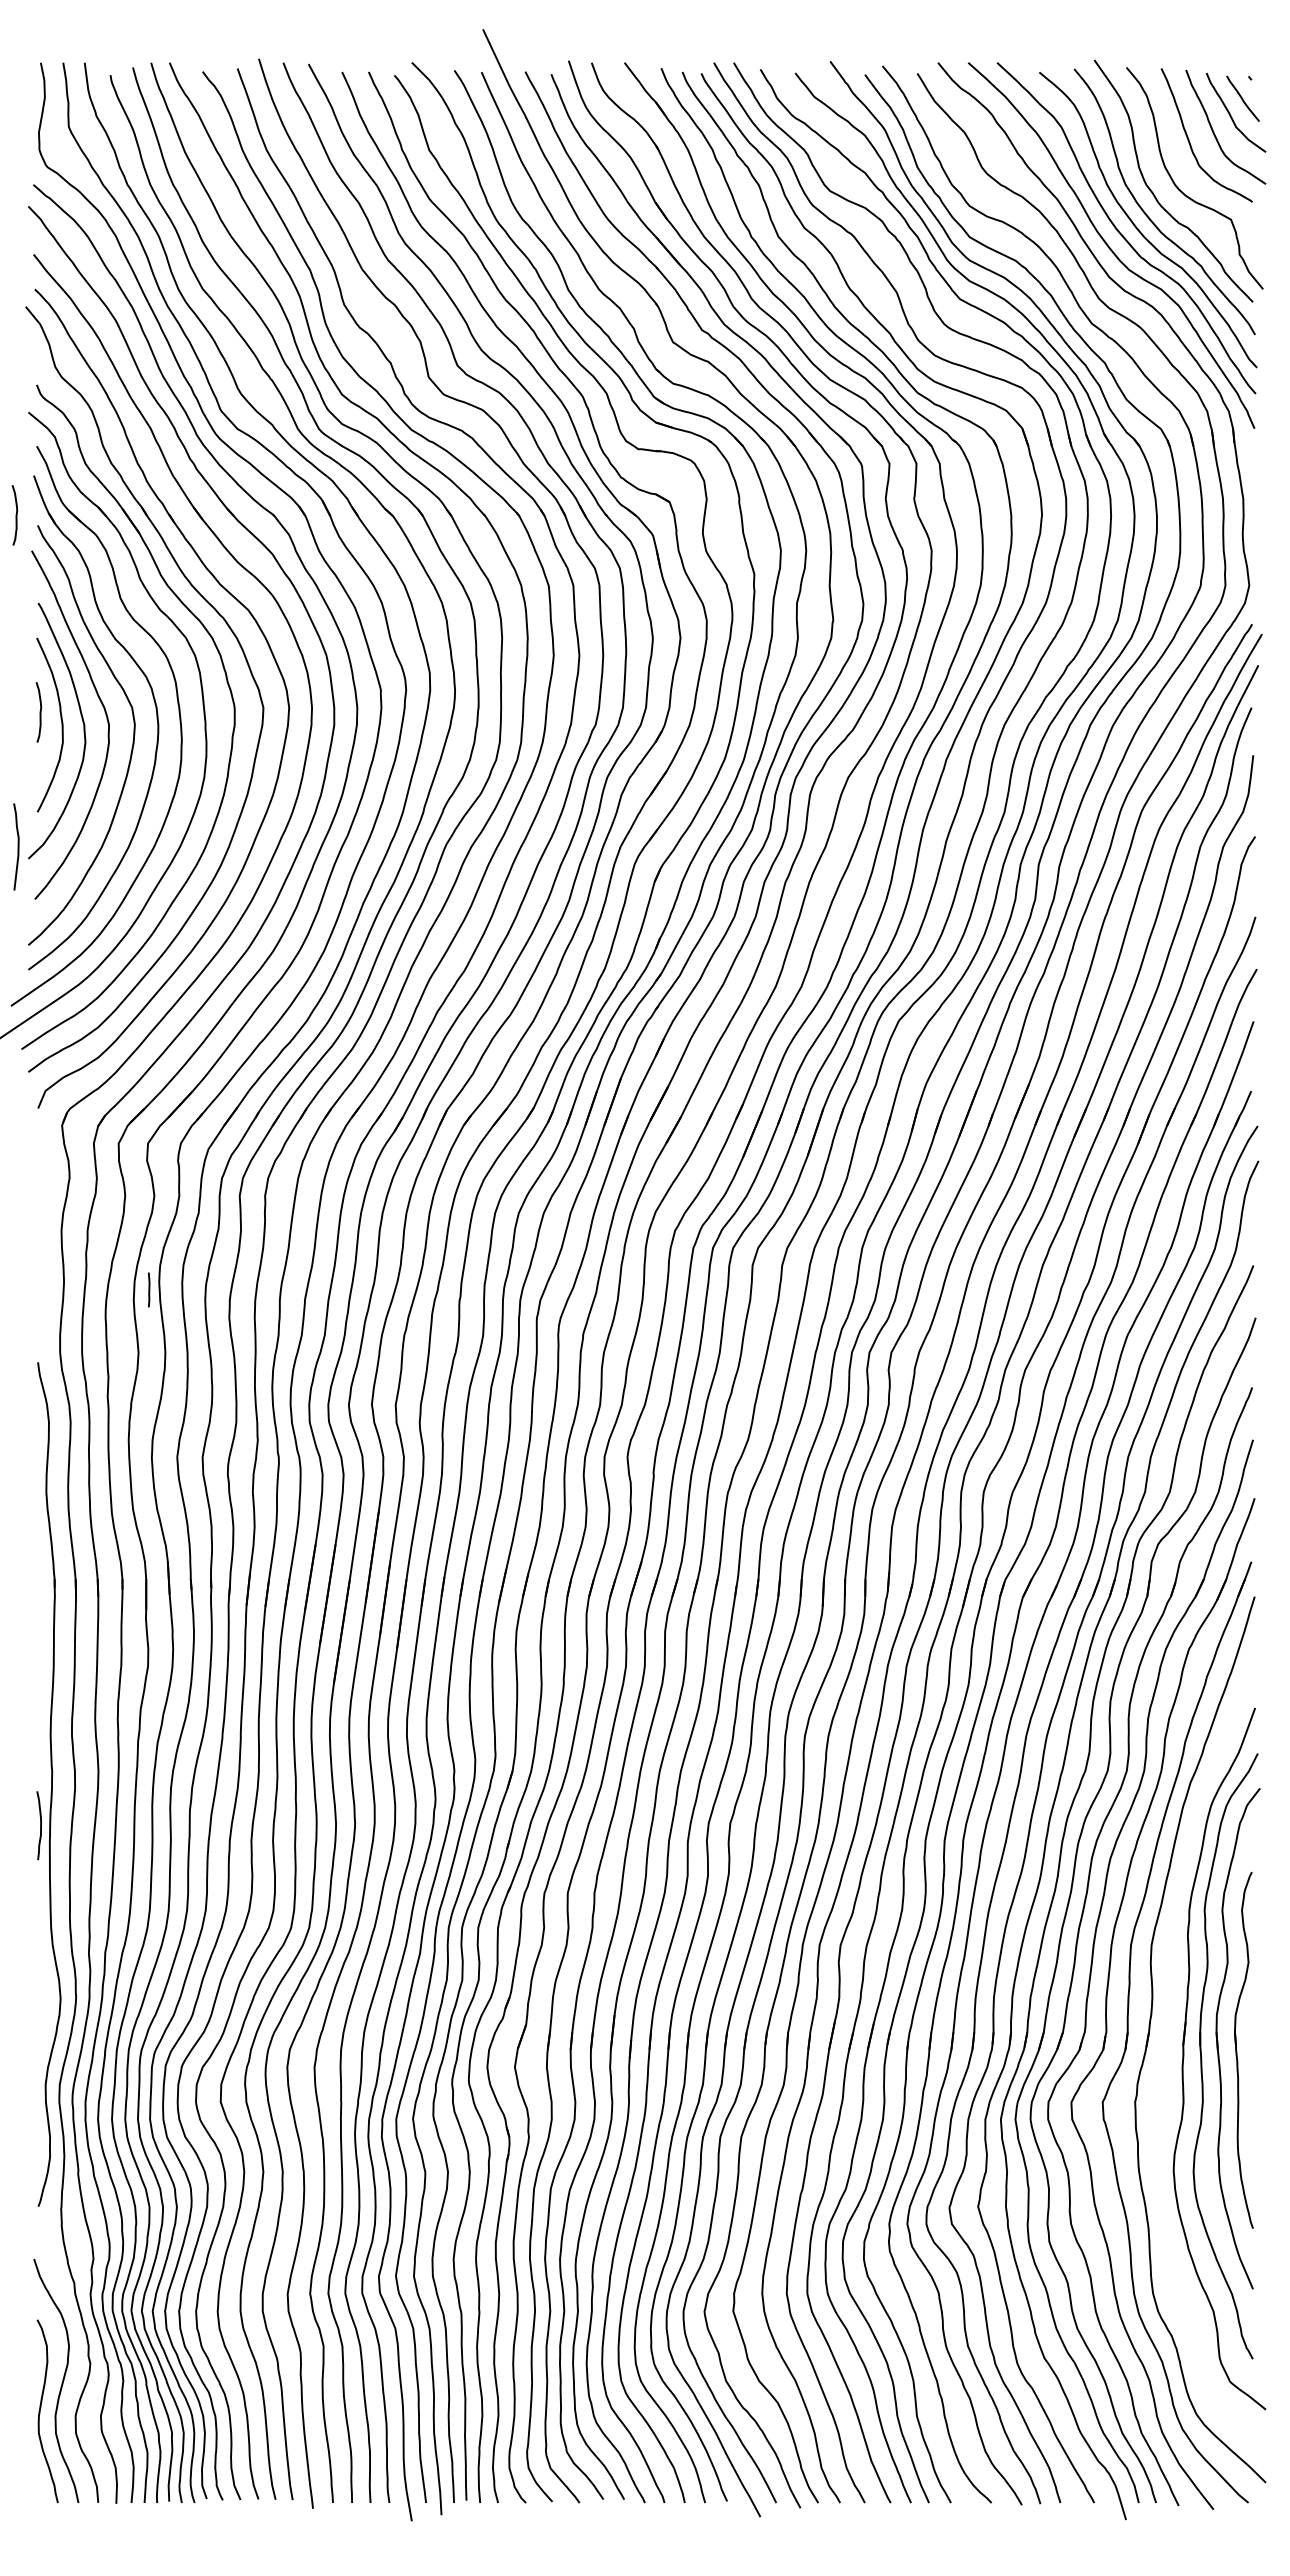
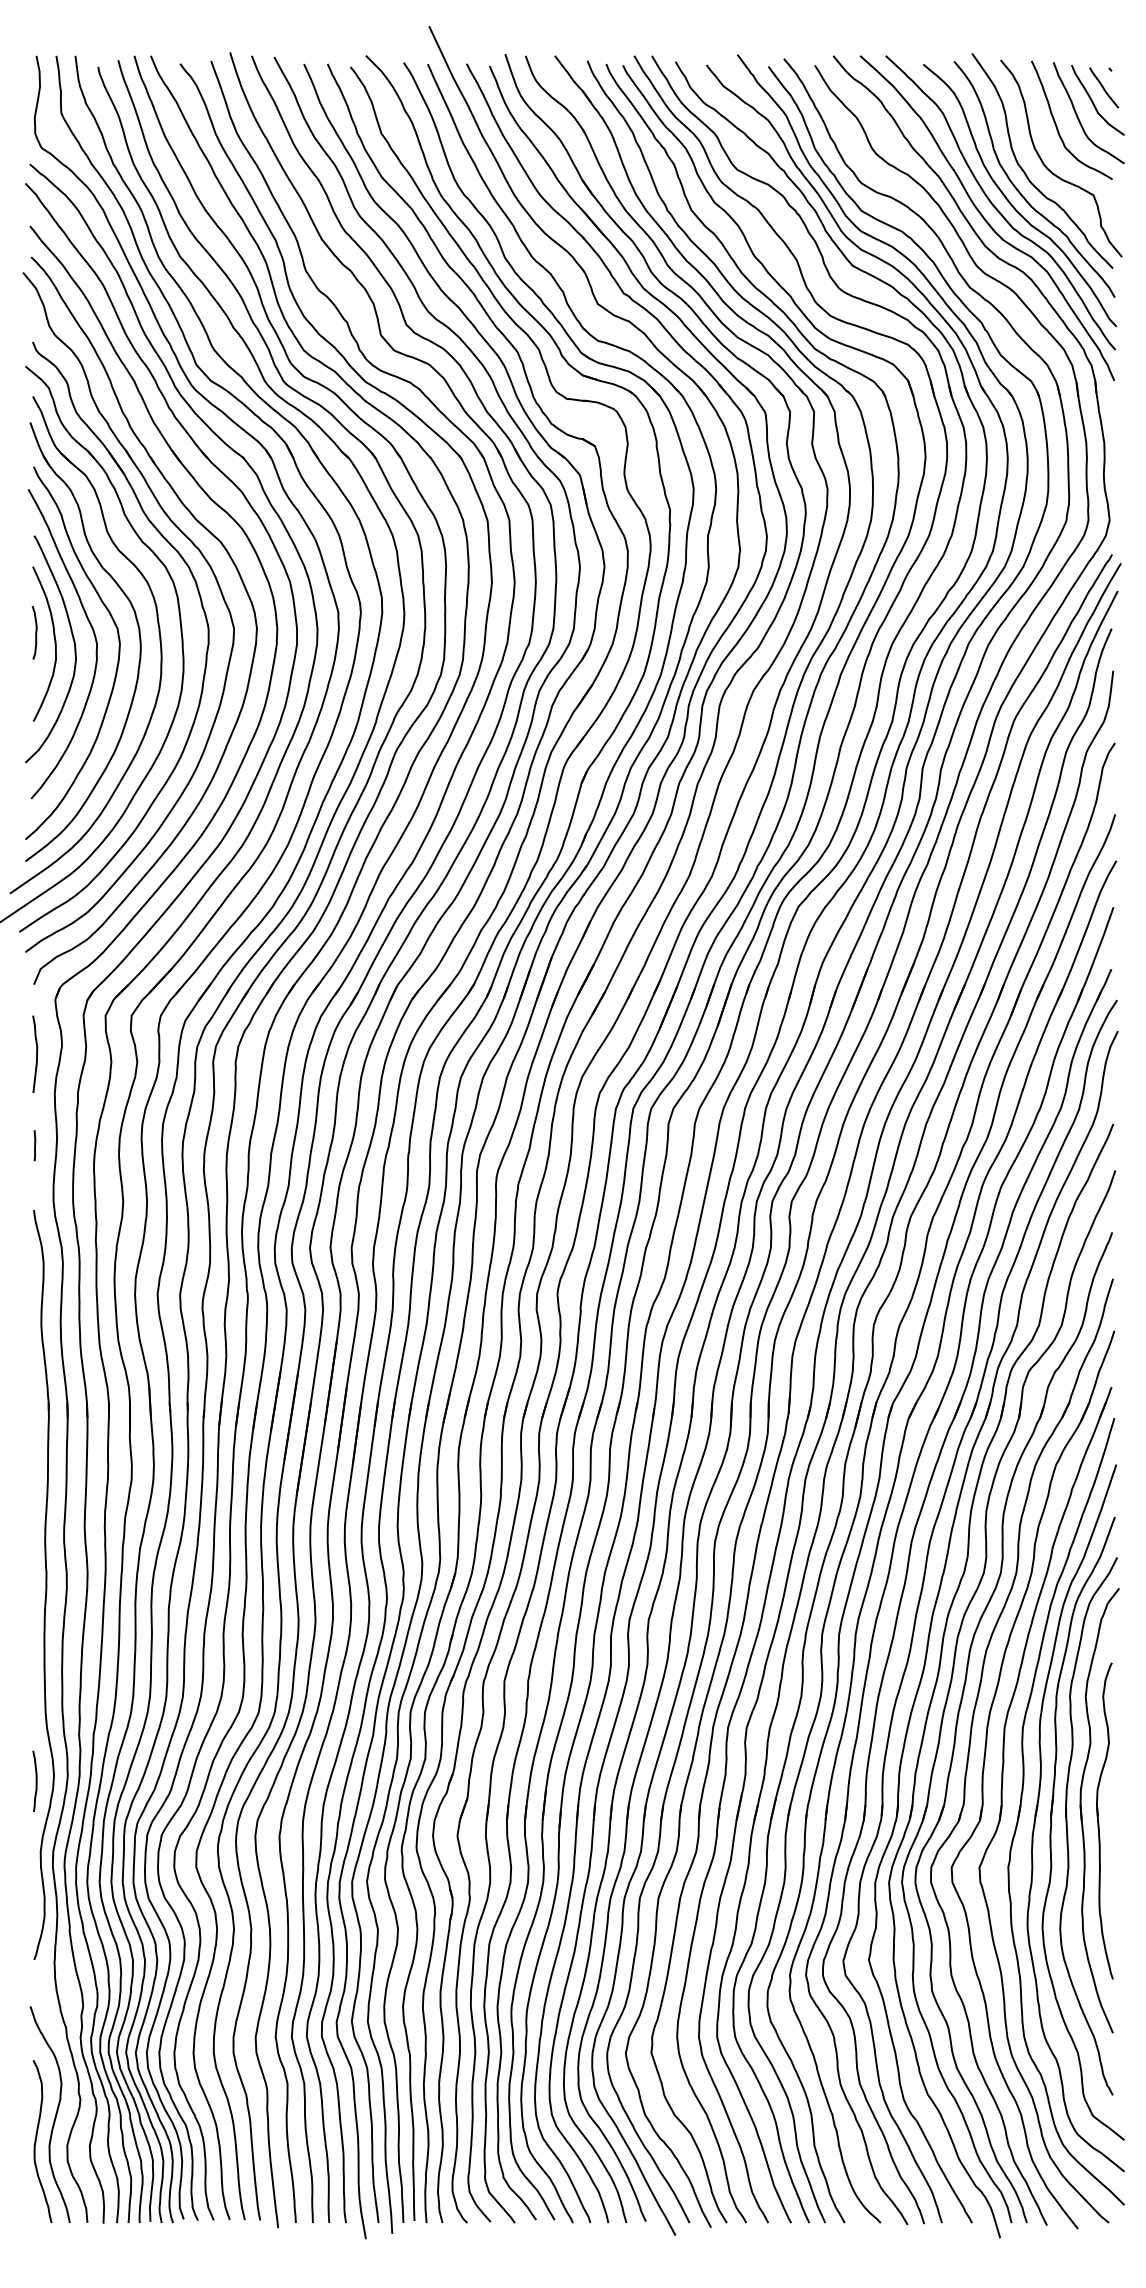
curve: (15, 515) -> (13, 457), removed
curve: (17, 846) -> (36, 1053), moved
line: (149, 1289) -> (35, 1145), moved
curve: (40, 1825) -> (36, 1781), moved
part: (1168, 2037) -> (1037, 1809), added

